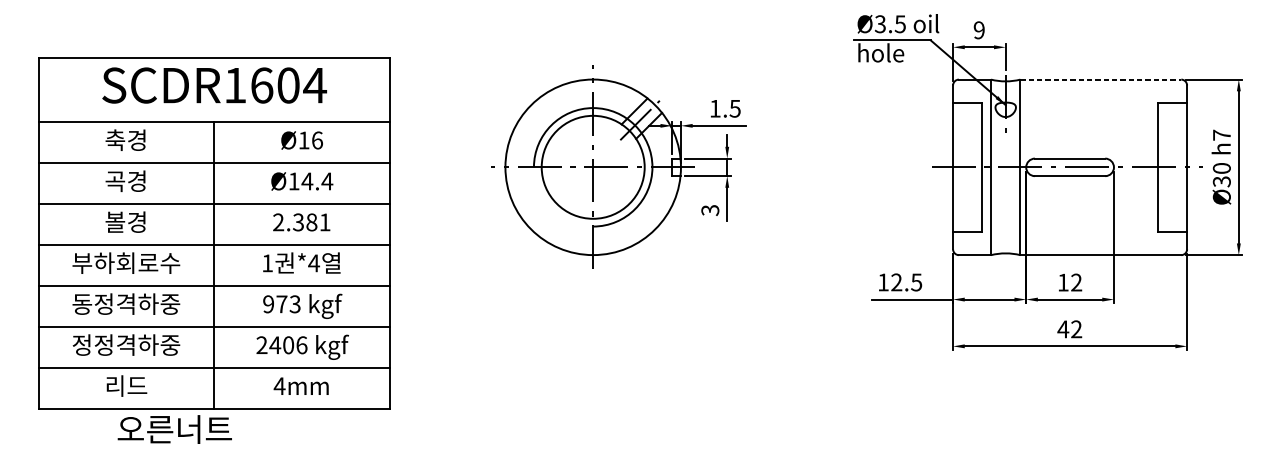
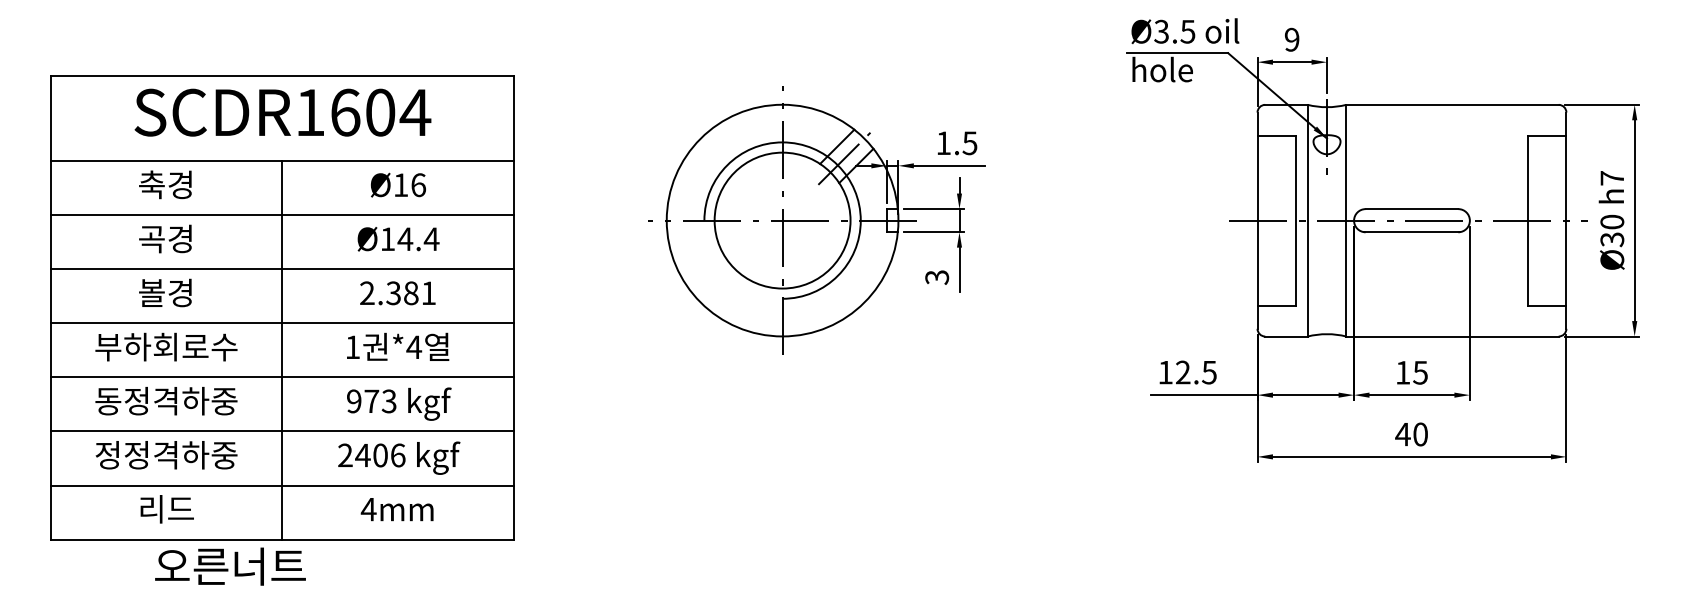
line: (1101, 79) -> (1453, 104), dashed -> solid
text: (1076, 282) -> (1420, 372), 12 -> 15
text: (1076, 329) -> (1420, 434), 42 -> 40

